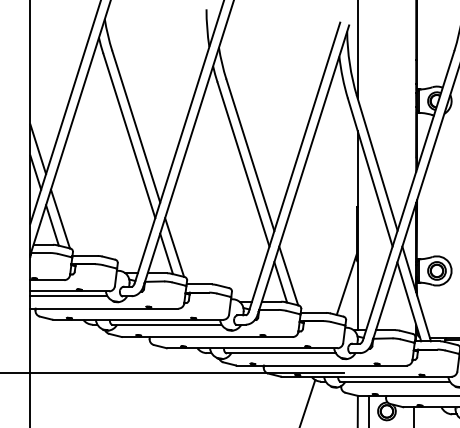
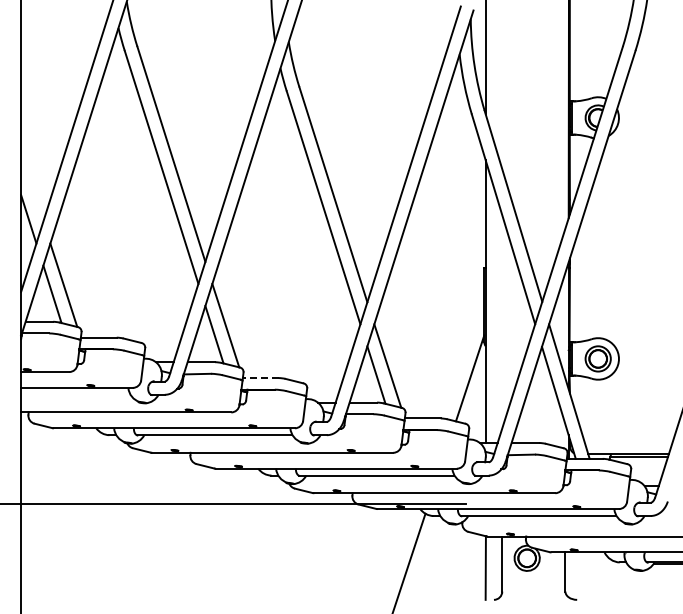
line: (38, 149) -> (32, 186), removed
line: (199, 284) -> (260, 378), solid -> dashed
line: (68, 296) -> (75, 394), removed

